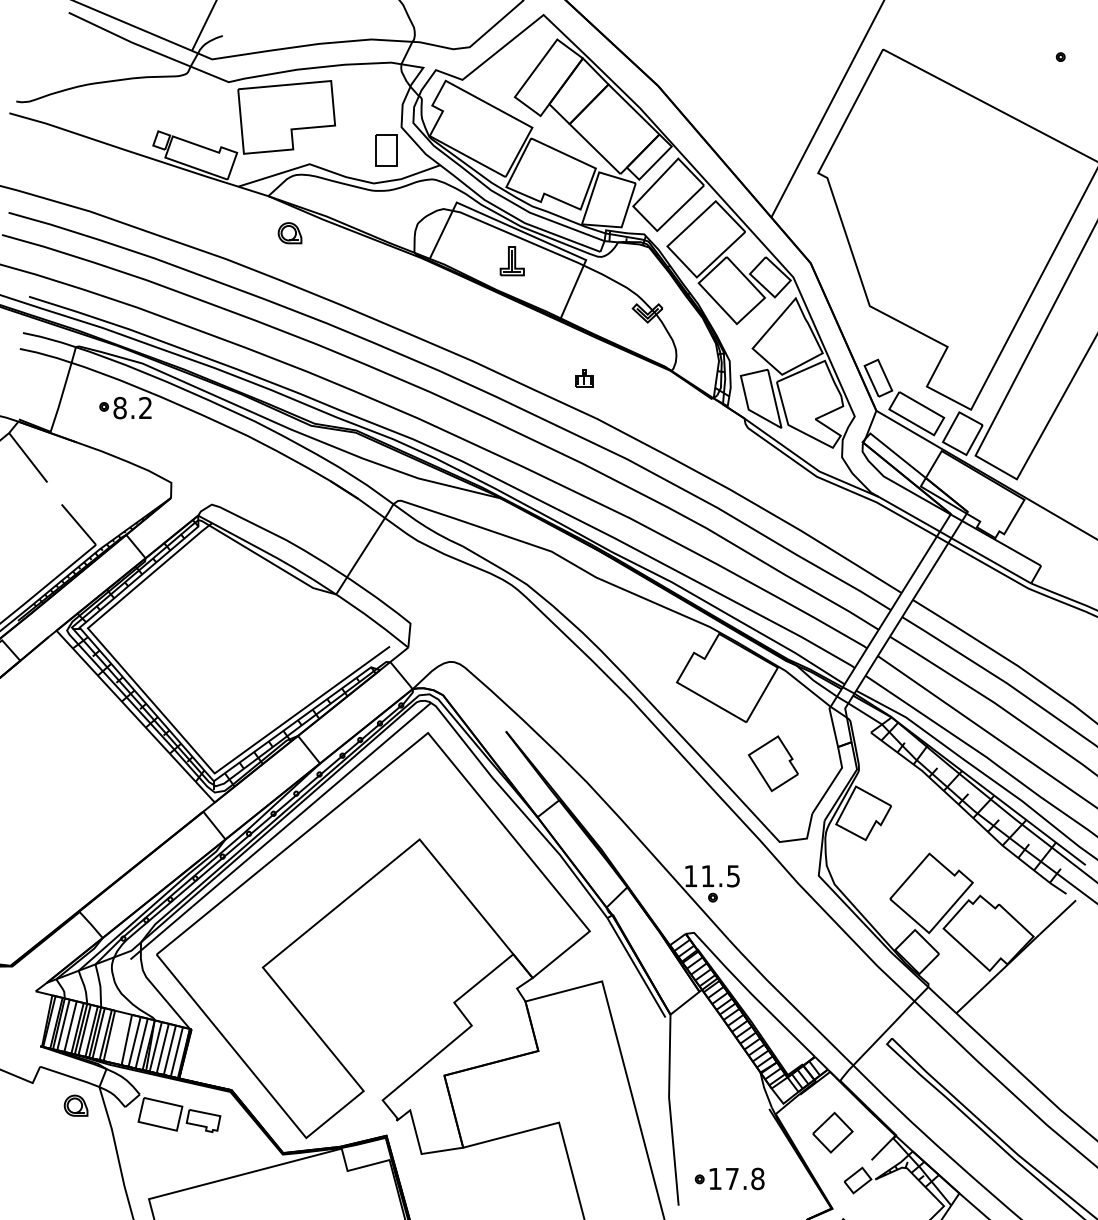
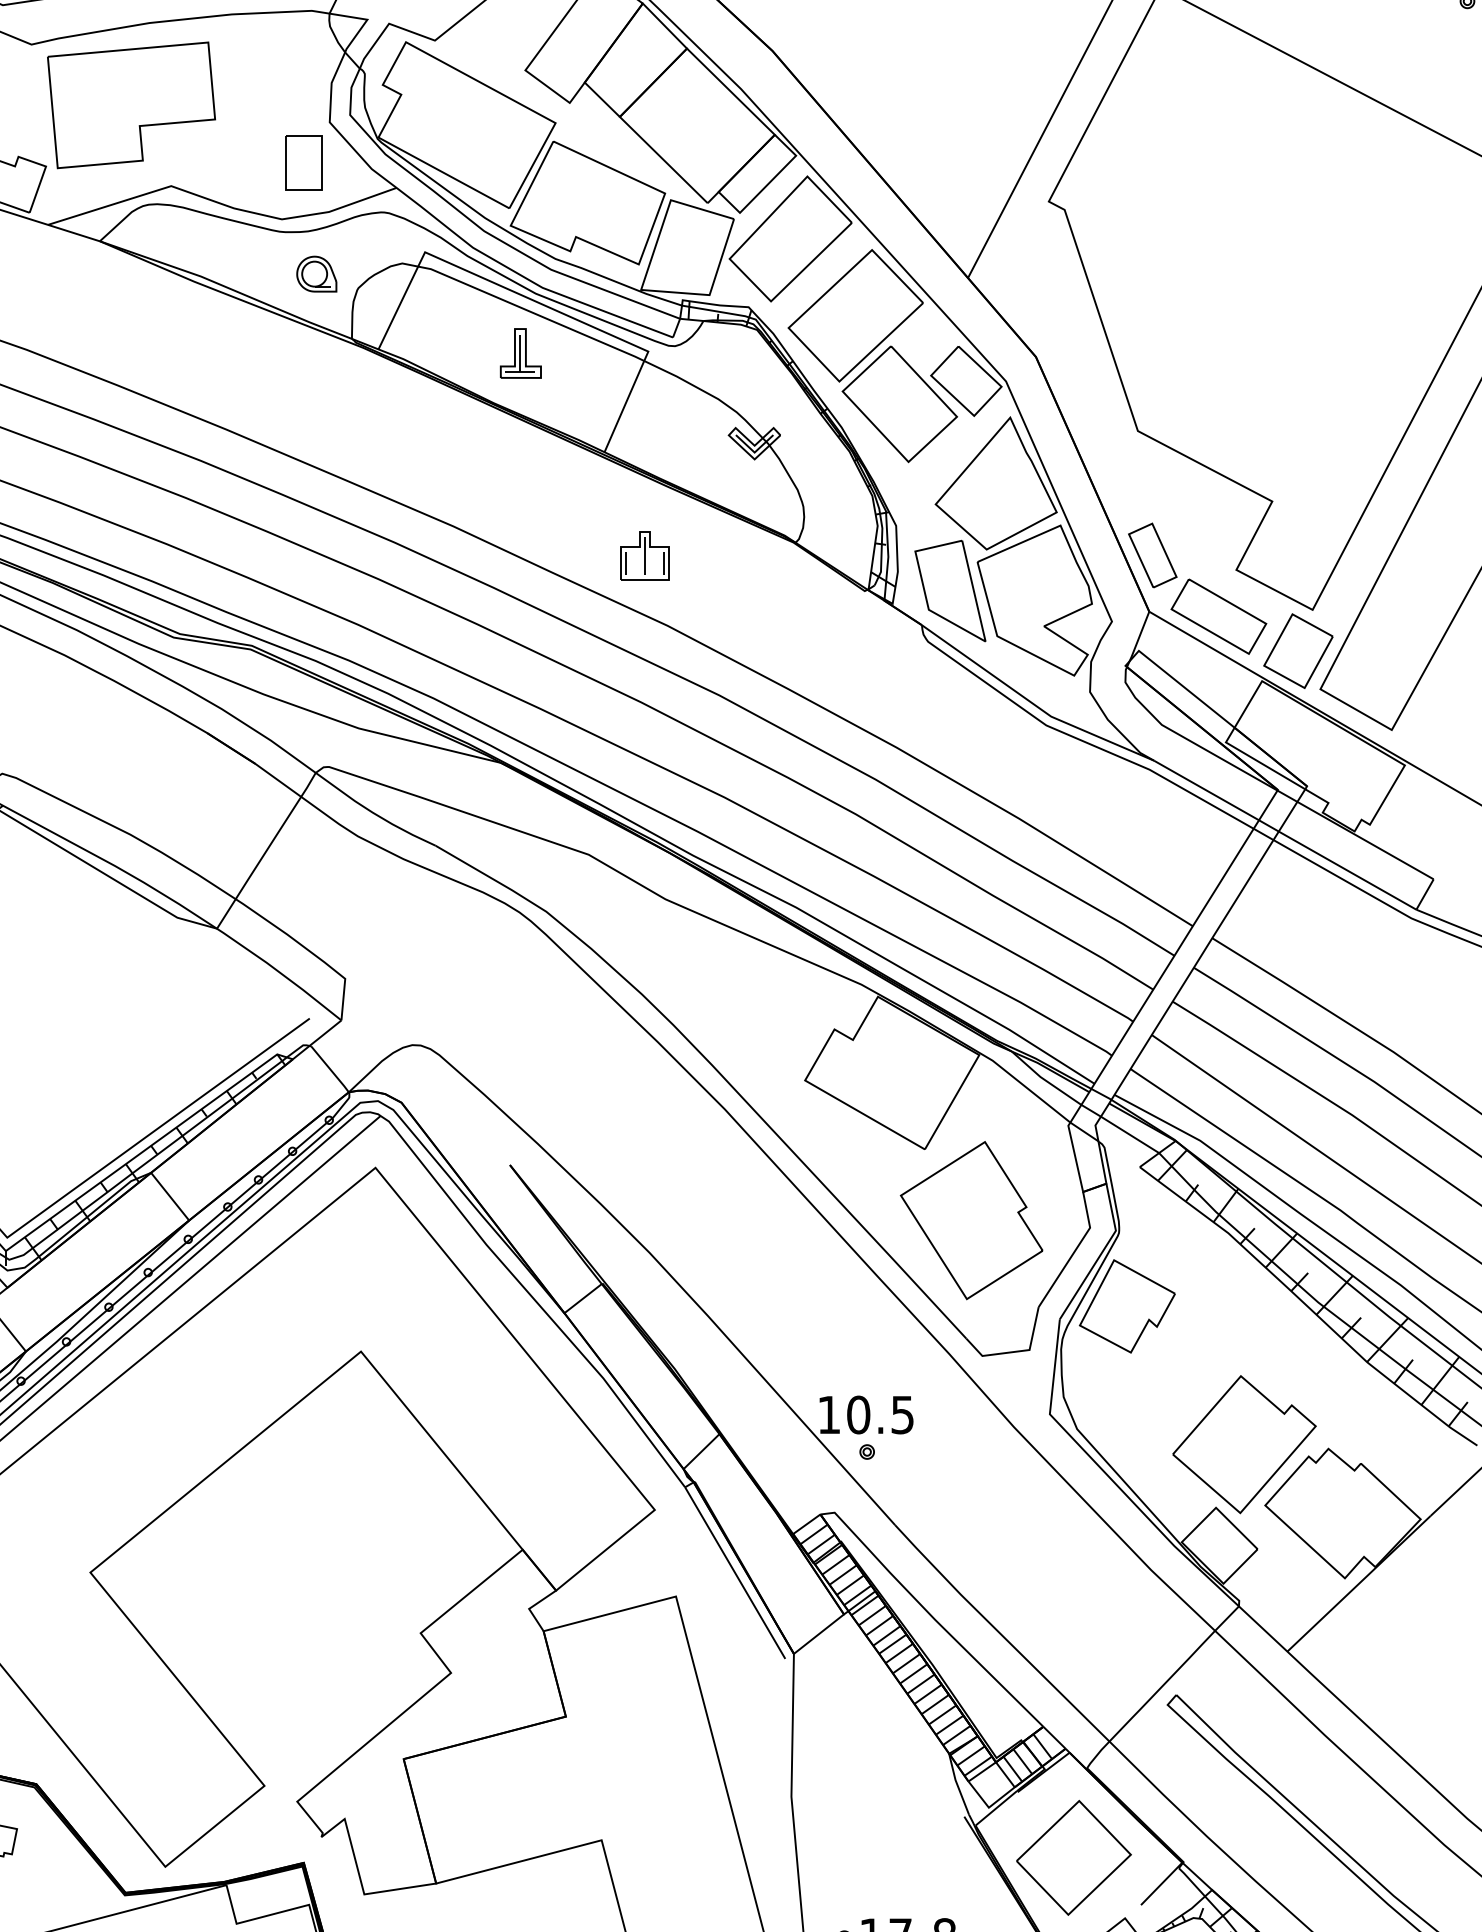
part: (289, 233) -> (315, 274), moved
part: (584, 378) -> (645, 555), size x1.67
part: (773, 763) -> (971, 1220), size x1.67
text: (707, 876) -> (857, 1415), 11.5 -> 10.5
part: (832, 1132) -> (1073, 1857), size x1.67

